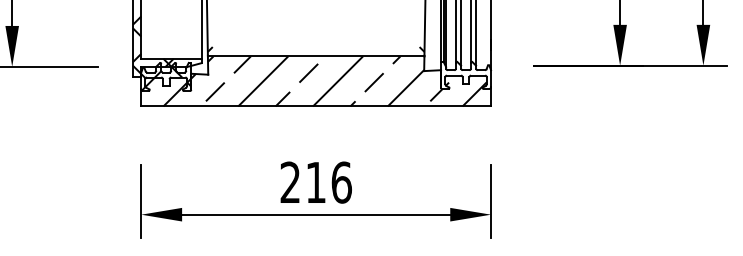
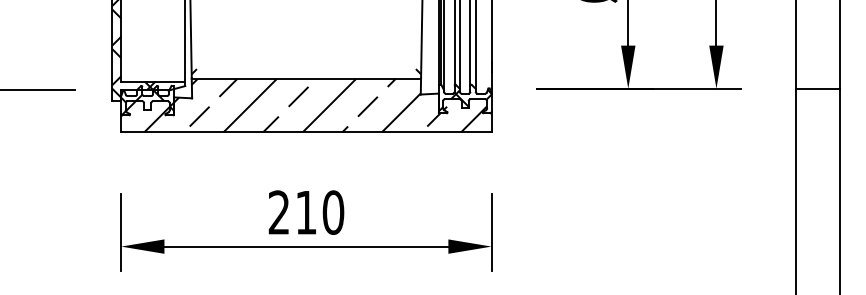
hatch: (465, 77) -> (464, 101), added
text: (341, 182) -> (333, 212), 216 -> 210

